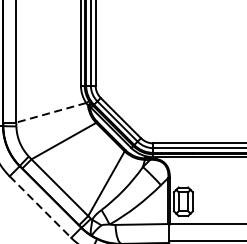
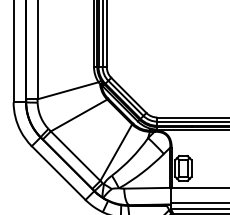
line: (51, 112) -> (68, 90), dashed -> solid
line: (40, 207) -> (58, 173), dashed -> solid

